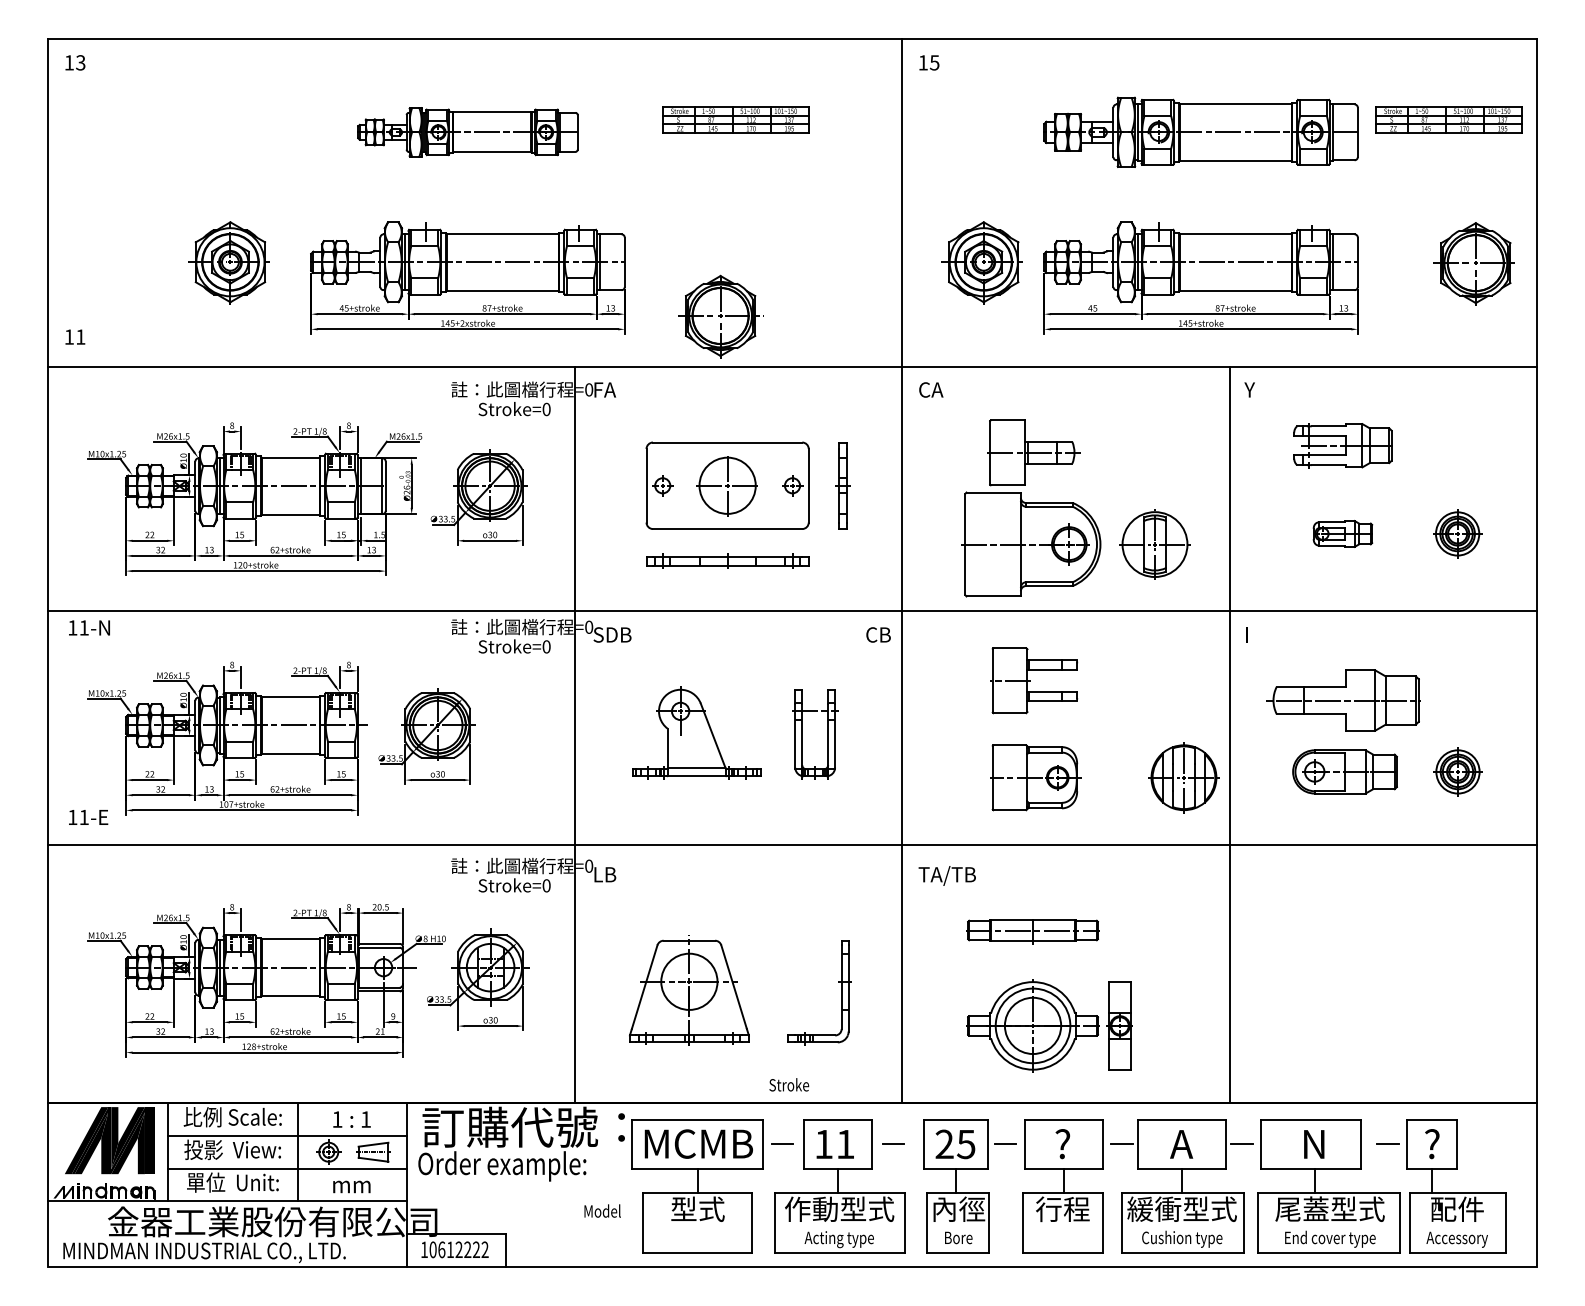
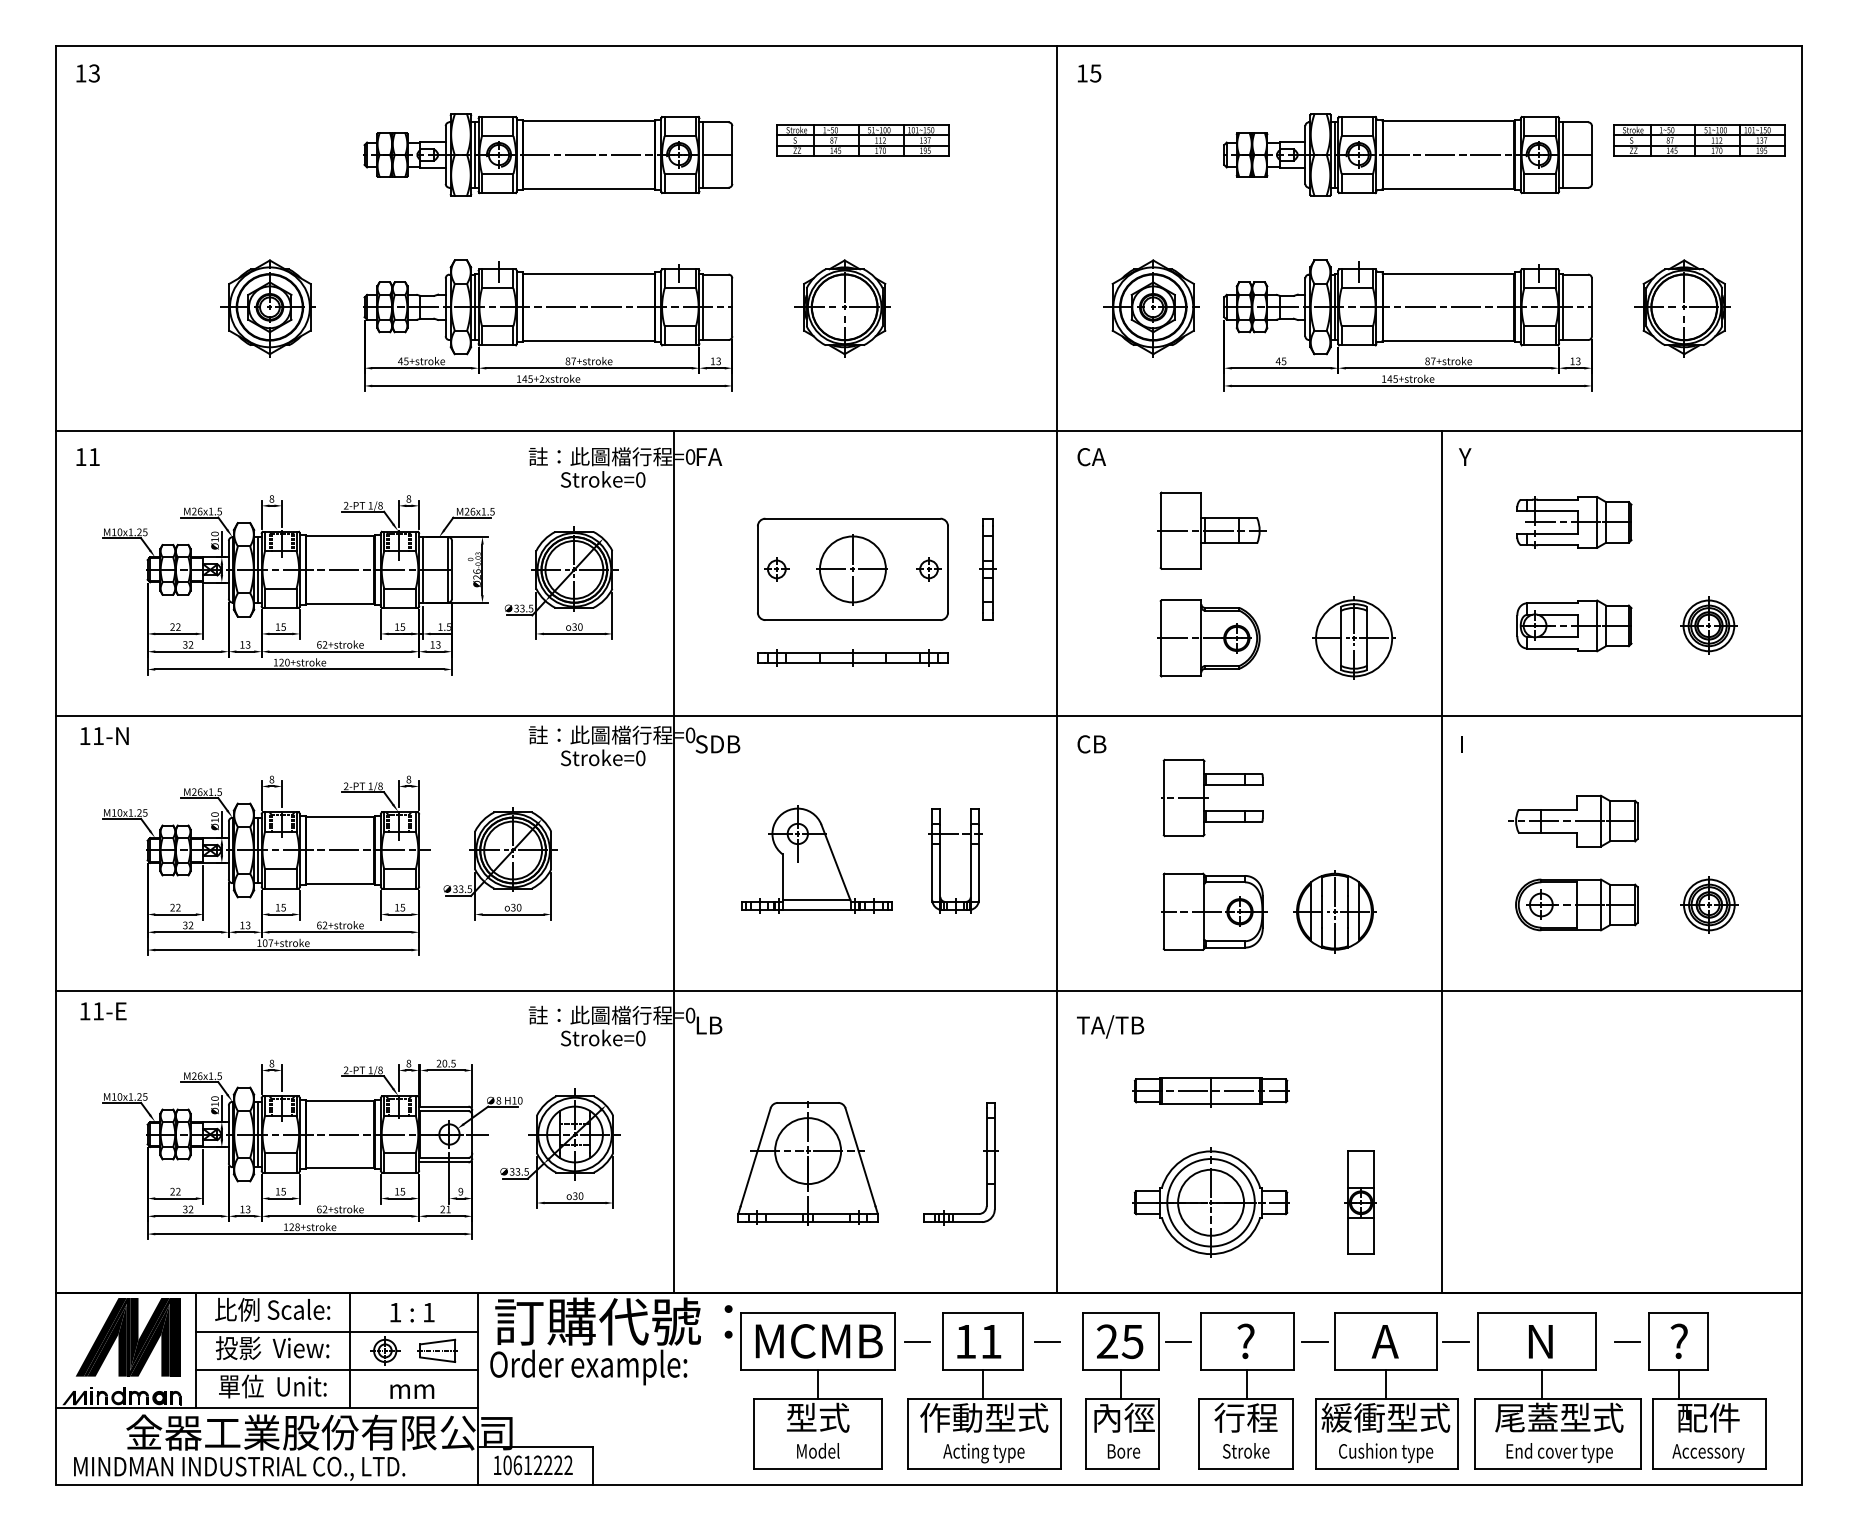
part: (468, 131) -> (548, 154), size x1.43
part: (1474, 264) -> (1682, 308), moved
part: (718, 316) -> (842, 308), moved
text: (74, 336) -> (87, 456), moved
part: (1342, 533) -> (1574, 625), size x1.67
part: (1030, 544) -> (1208, 638), size x0.62
text: (878, 635) -> (1091, 744), moved
part: (1342, 699) -> (1573, 820), size x0.71
part: (1183, 777) -> (1334, 911), moved
text: (88, 817) -> (103, 1011), moved
part: (1119, 1025) -> (1360, 1202), moved
text: (789, 1084) -> (1246, 1450), moved
text: (602, 1210) -> (818, 1450), moved

